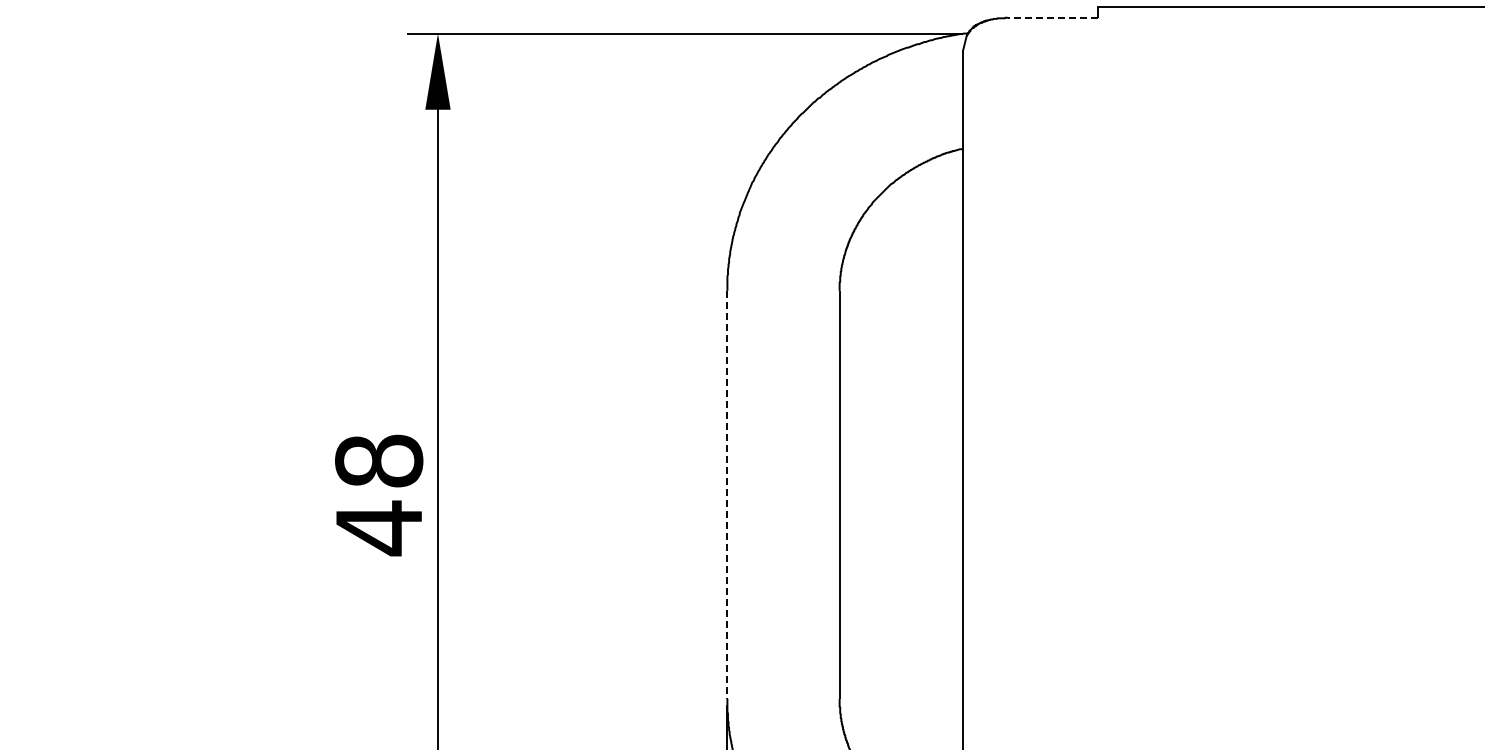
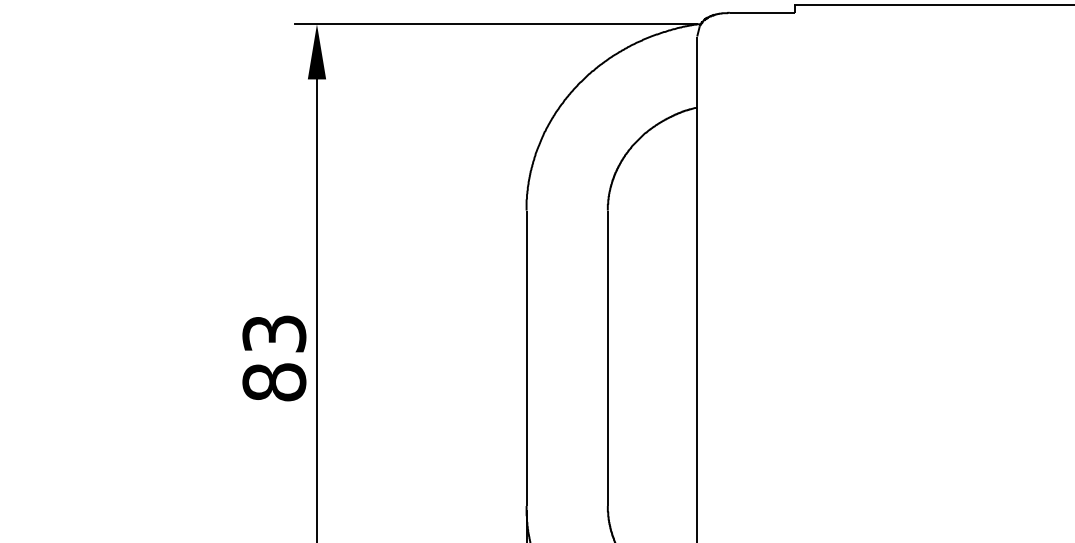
line: (1053, 17) -> (762, 12), dashed -> solid
line: (727, 494) -> (526, 358), dashed -> solid
text: (379, 495) -> (274, 358), 48 -> 83

